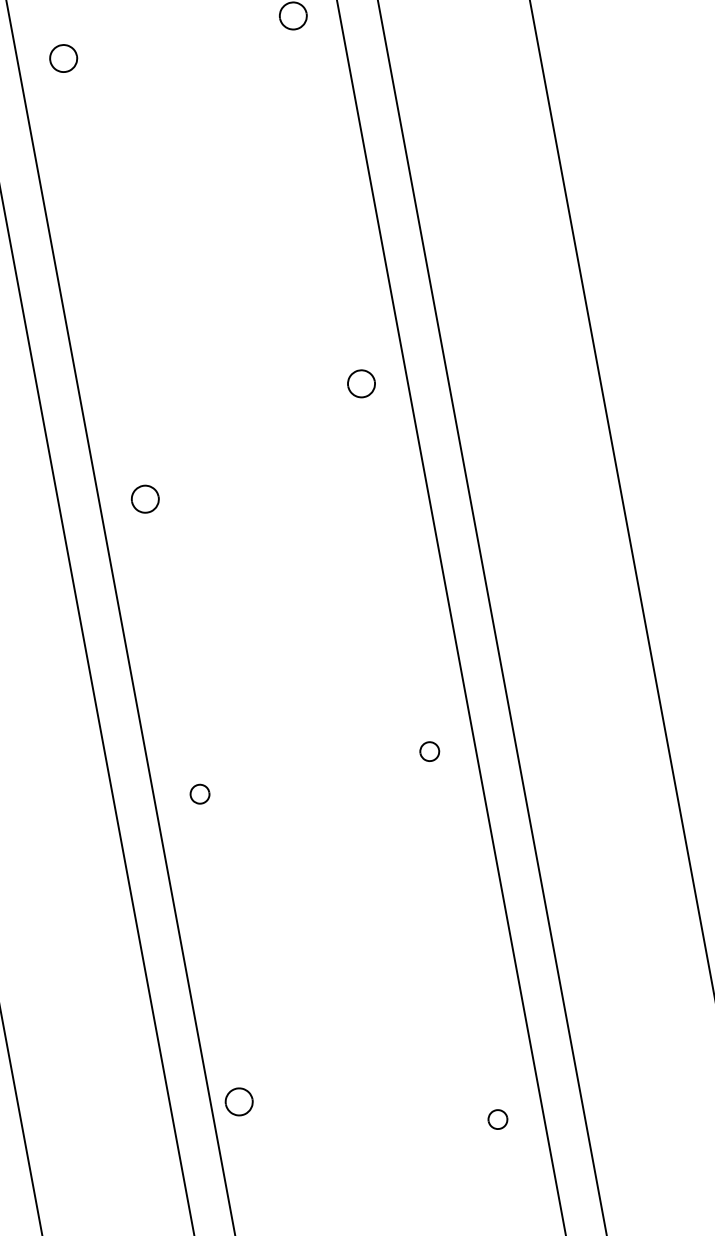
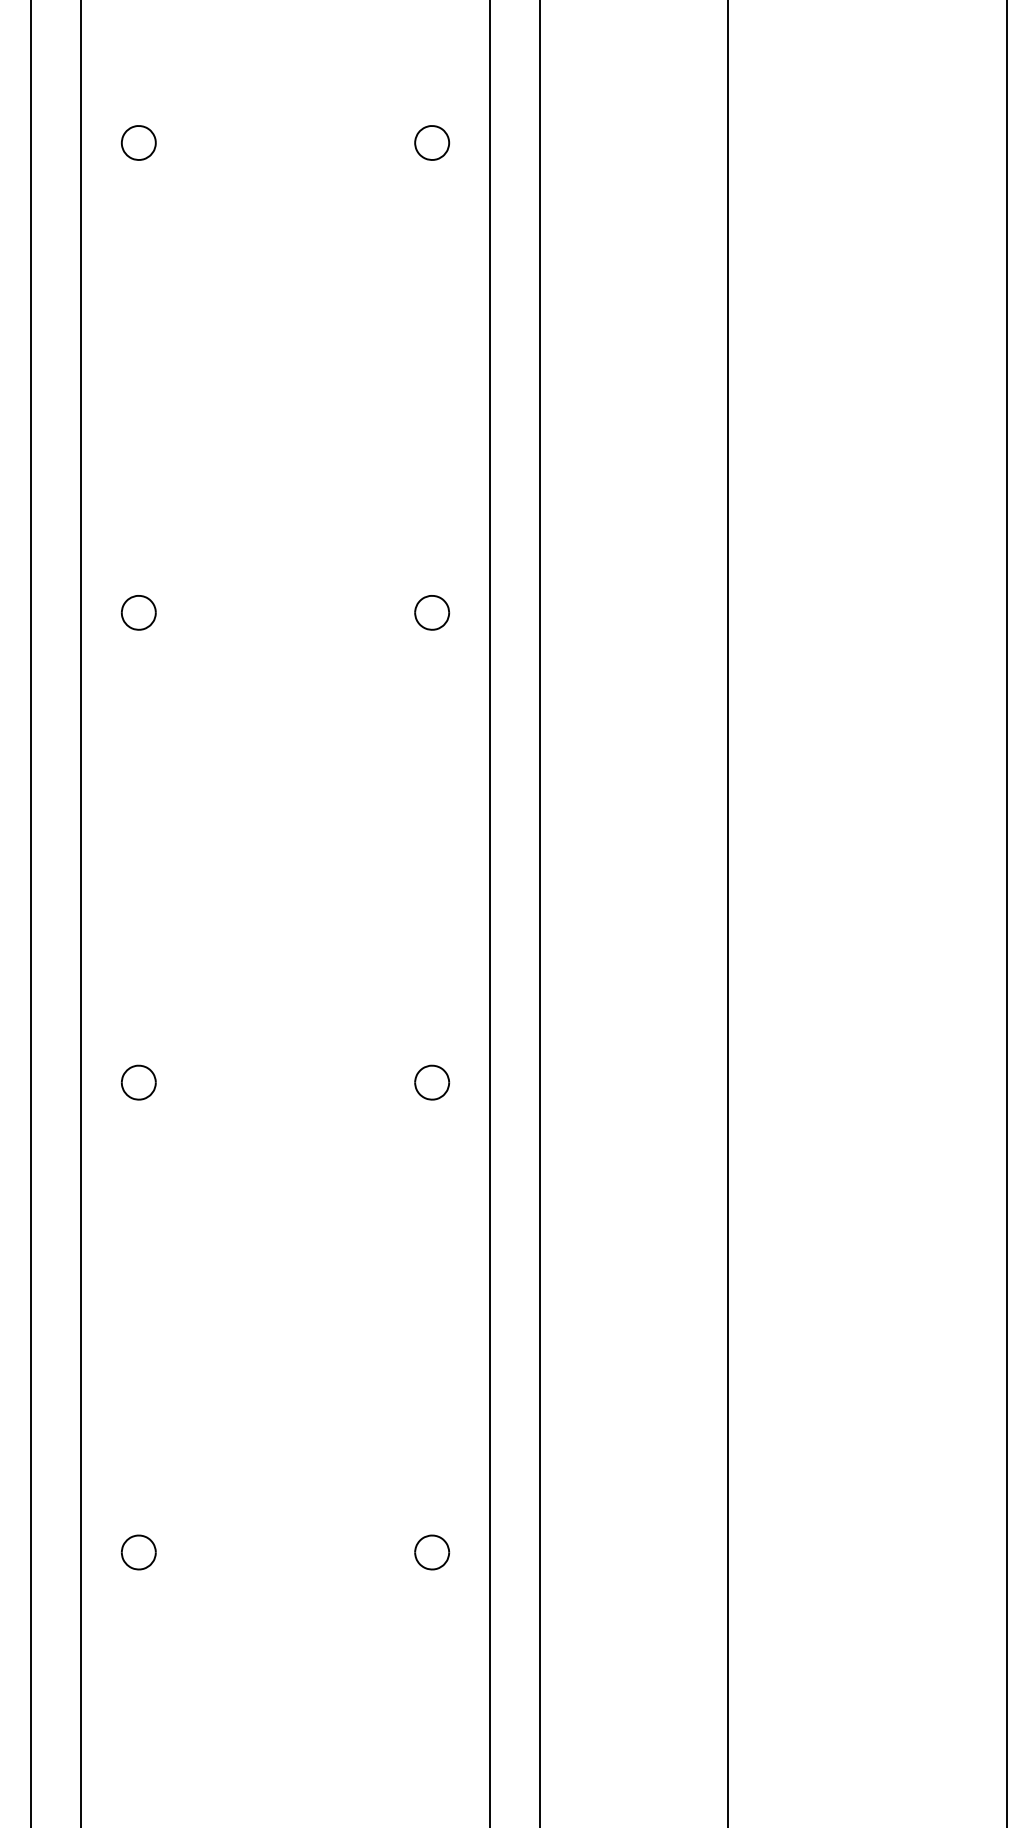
part: (145, 499) -> (138, 612), moved
part: (429, 751) -> (432, 1082), size x1.43
part: (199, 794) -> (138, 1082), size x1.43
part: (238, 1101) -> (138, 1552), moved
part: (498, 1119) -> (432, 1552), size x1.43

